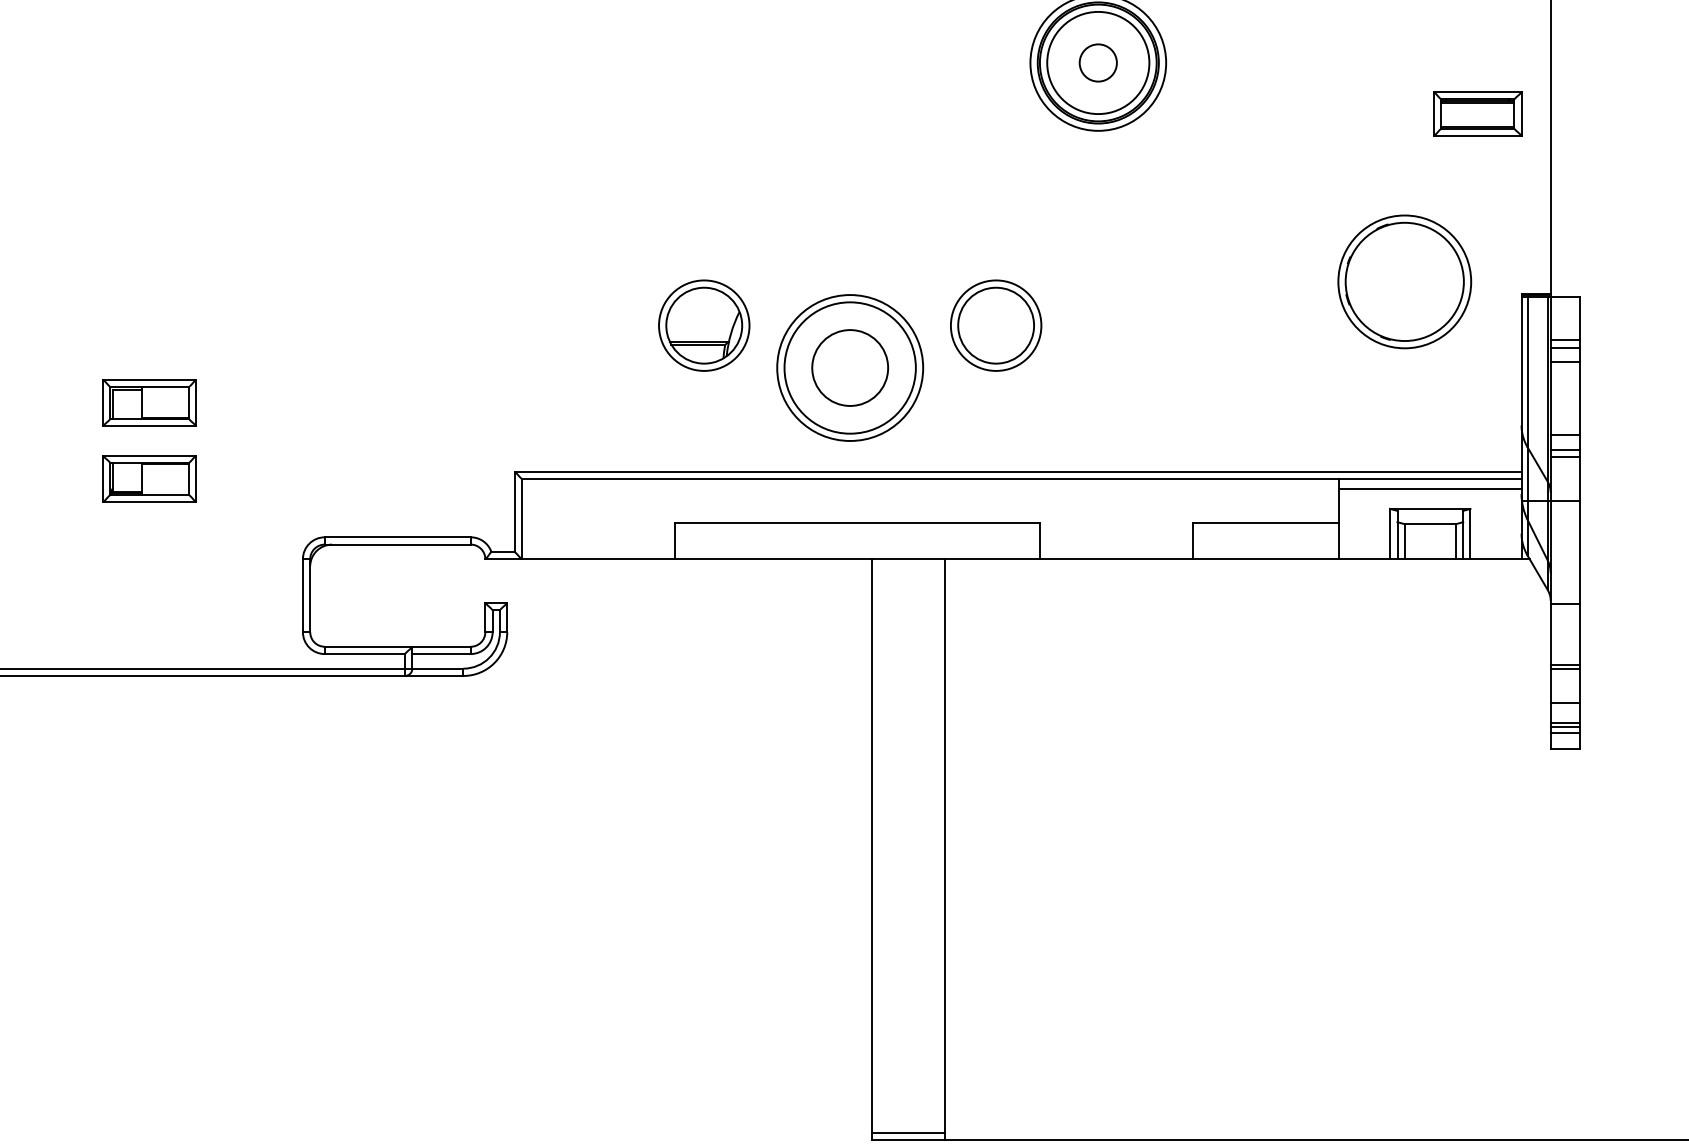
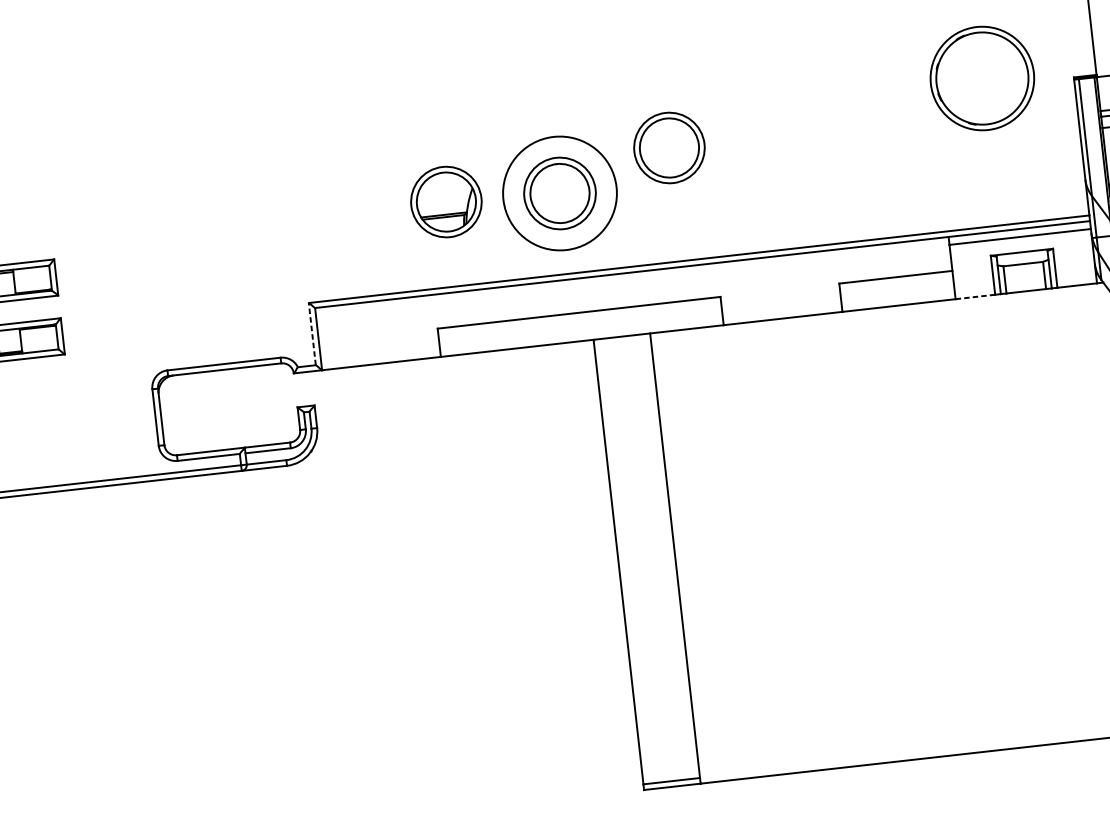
part: (704, 325) -> (446, 201), moved
circle: (849, 367) -> (559, 193), size x0.7
line: (514, 511) -> (312, 333), solid -> dashed
line: (1364, 559) -> (975, 297), solid -> dashed

